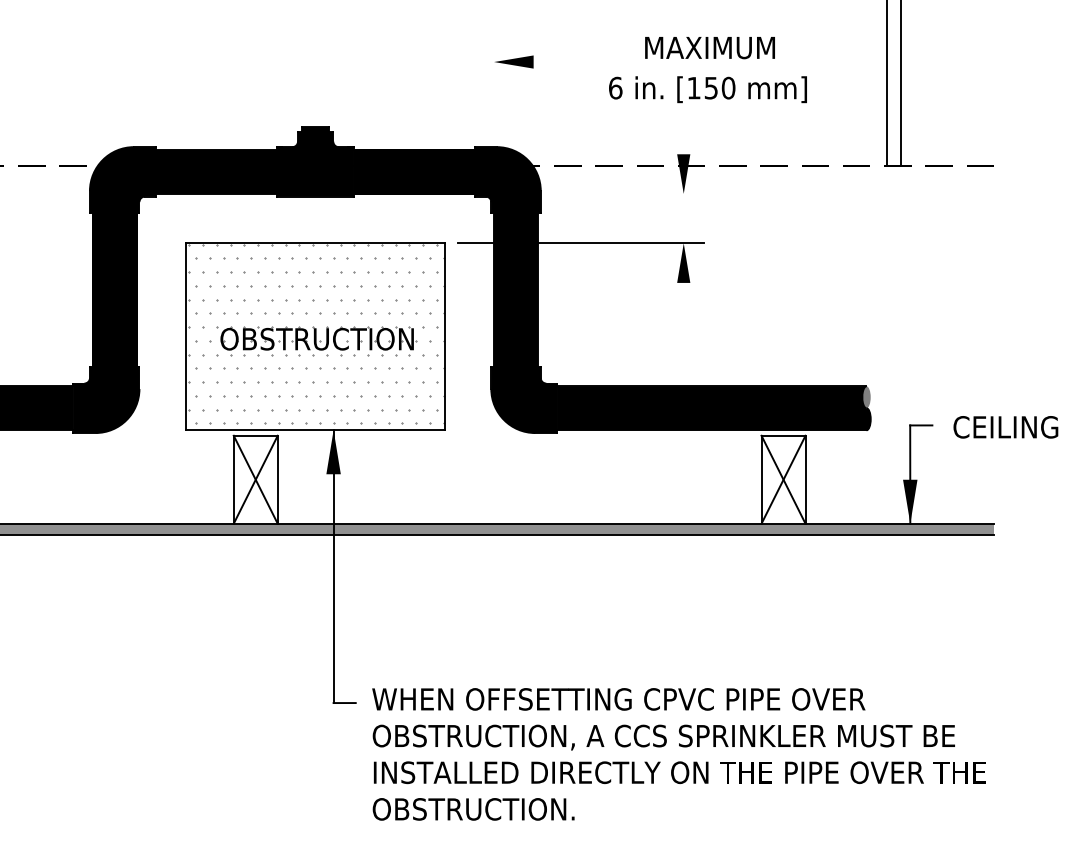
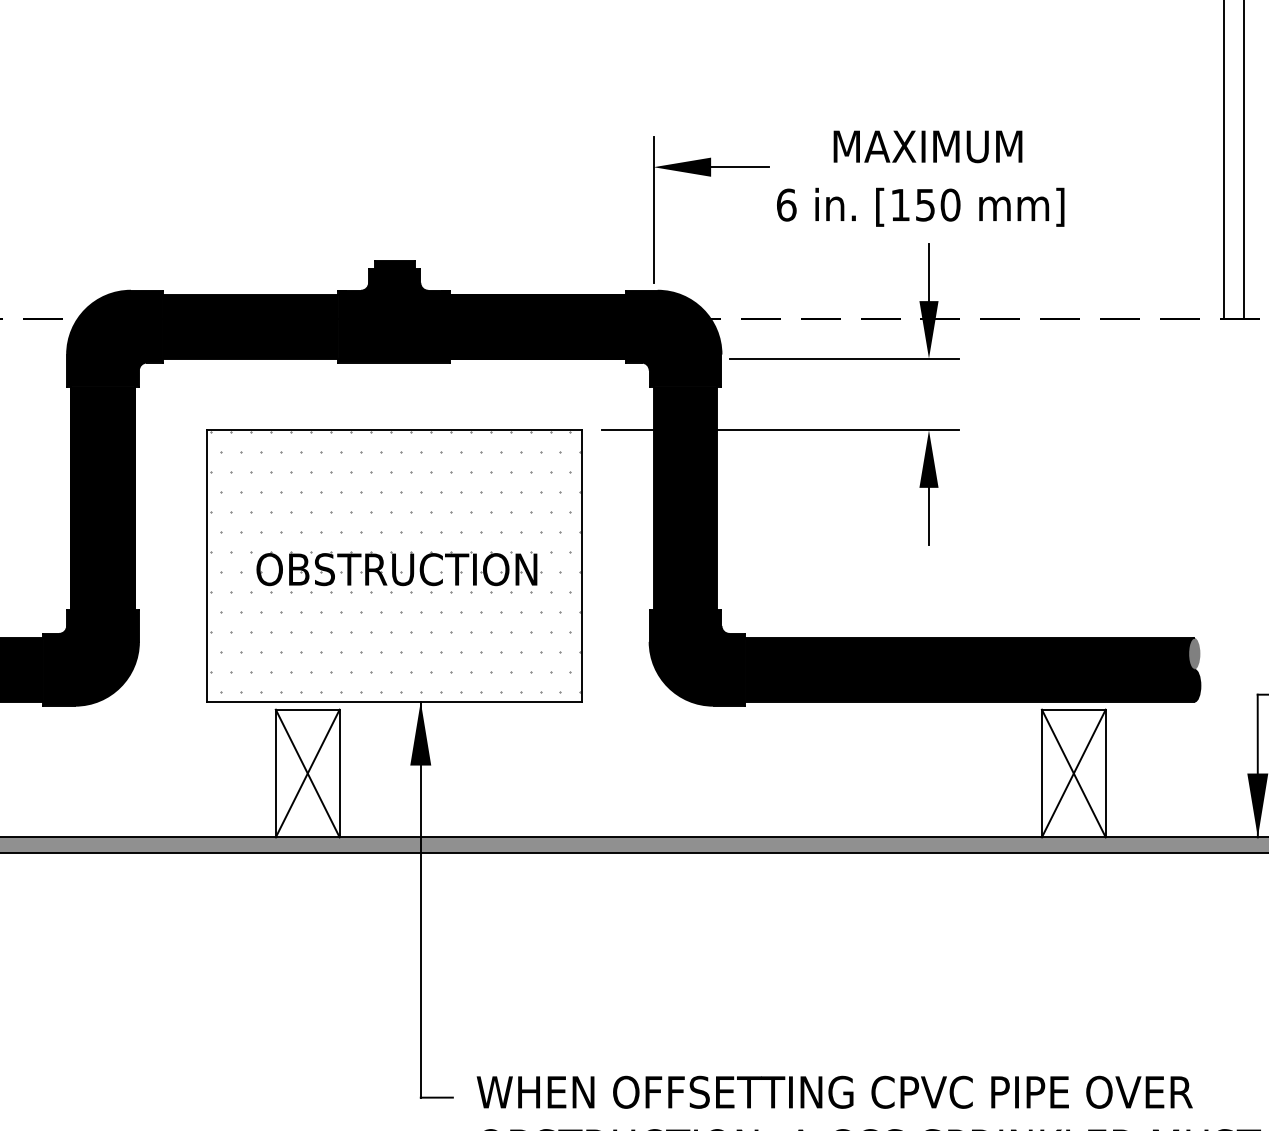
text: (709, 48) -> (927, 147), moved
line: (553, 62) -> (739, 167), added
text: (707, 89) -> (919, 207), moved
line: (494, 91) -> (654, 209), added
line: (683, 134) -> (928, 272), added
line: (625, 193) -> (844, 358), added
line: (683, 302) -> (928, 516), added

